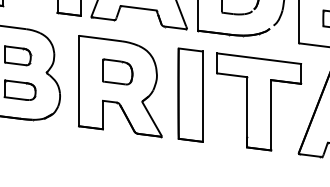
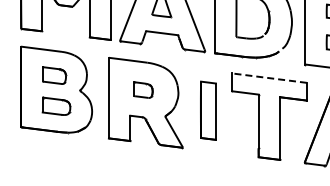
line: (259, 59) -> (269, 78), solid -> dashed
part: (117, 72) -> (143, 90), size x0.7
part: (190, 94) -> (208, 110), size x0.7

